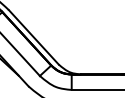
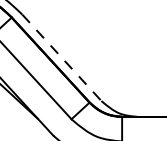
line: (33, 37) -> (61, 58), solid -> dashed

